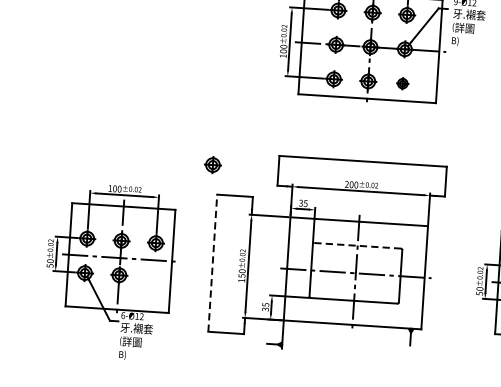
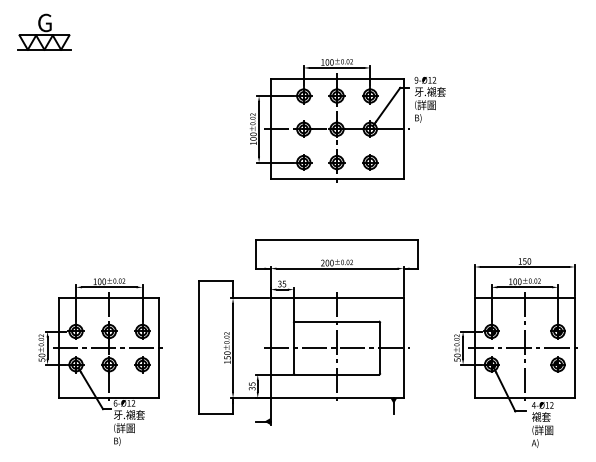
part: (402, 83) -> (370, 162), size x1.43
part: (212, 164) -> (142, 364), moved
line: (358, 245) -> (337, 321), dashed -> solid
line: (212, 262) -> (198, 346), dashed -> solid

